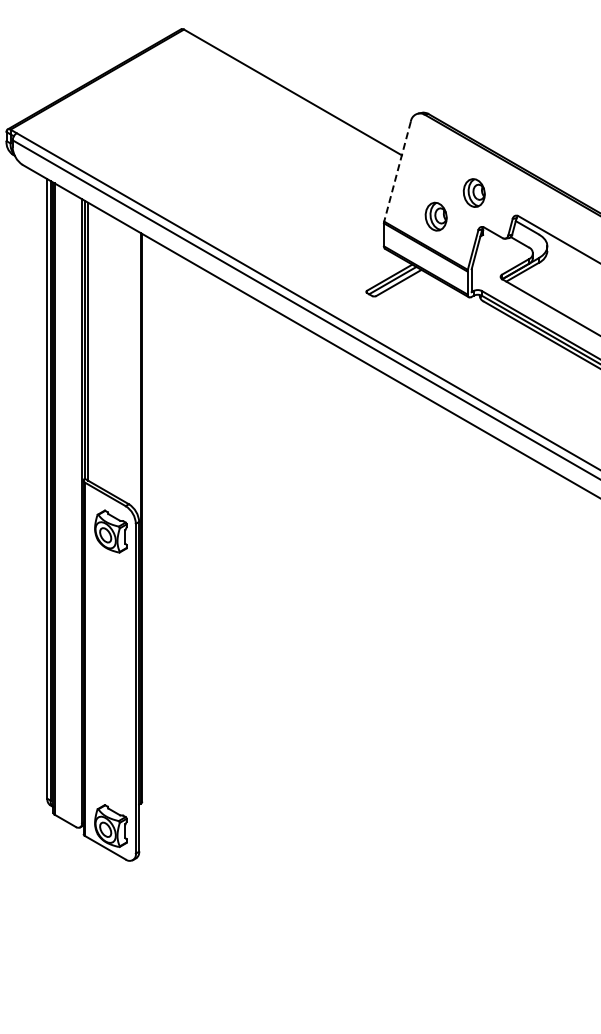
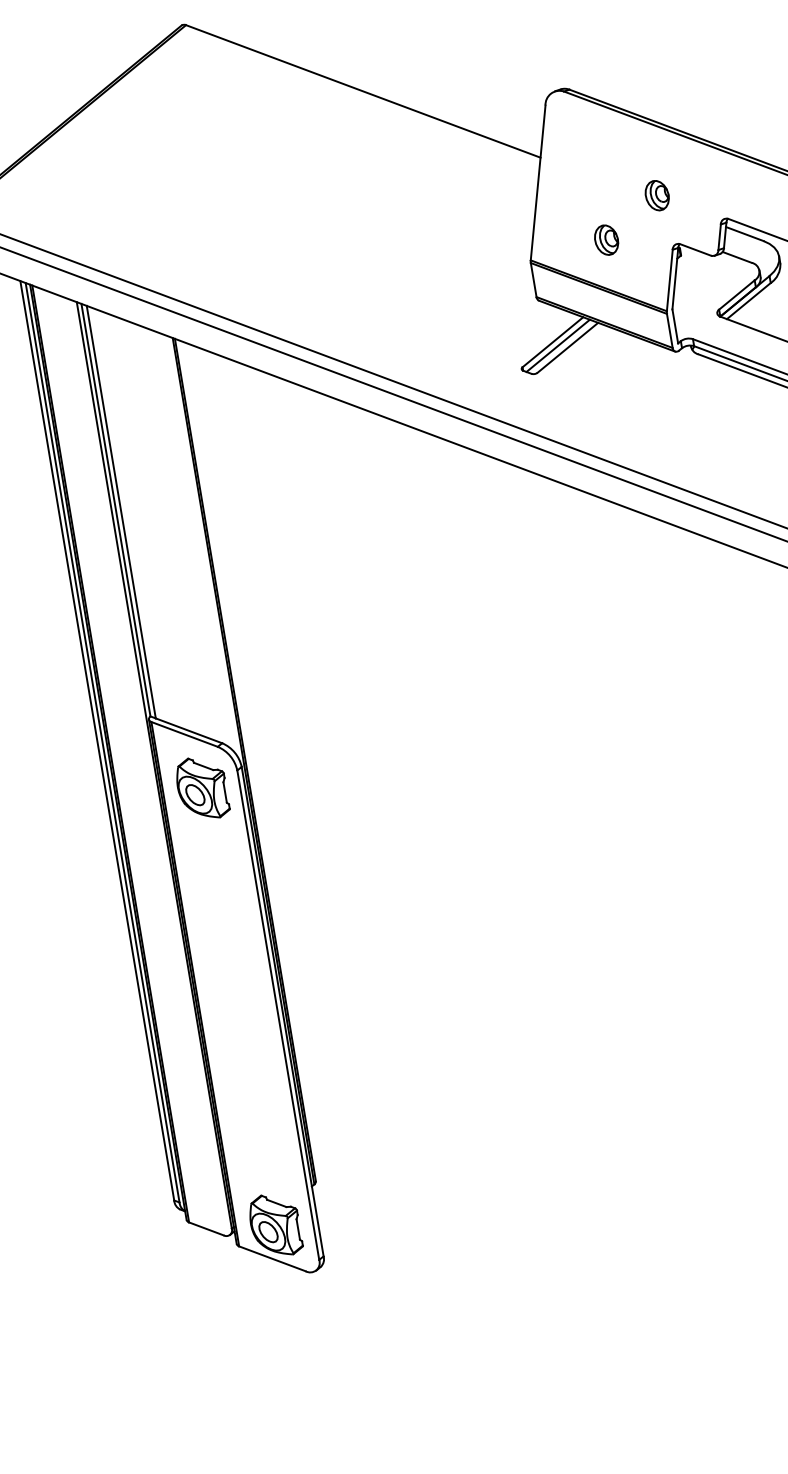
line: (397, 171) -> (538, 182), dashed -> solid
part: (473, 192) -> (656, 195), size x0.71
part: (435, 216) -> (605, 240), size x0.71

